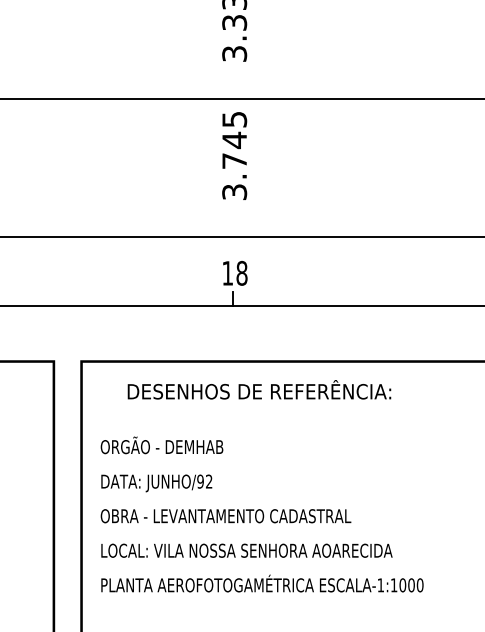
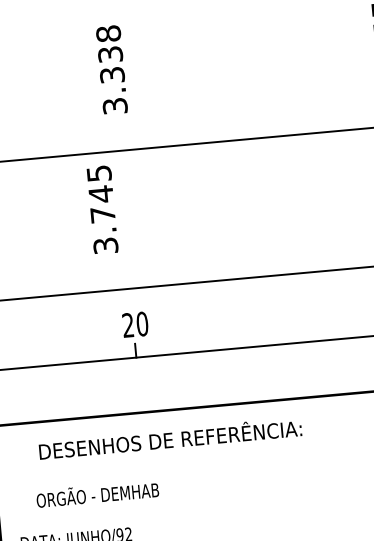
text: (234, 155) -> (102, 209), moved
text: (234, 272) -> (134, 323), 18 -> 20
text: (161, 445) -> (97, 494), moved

